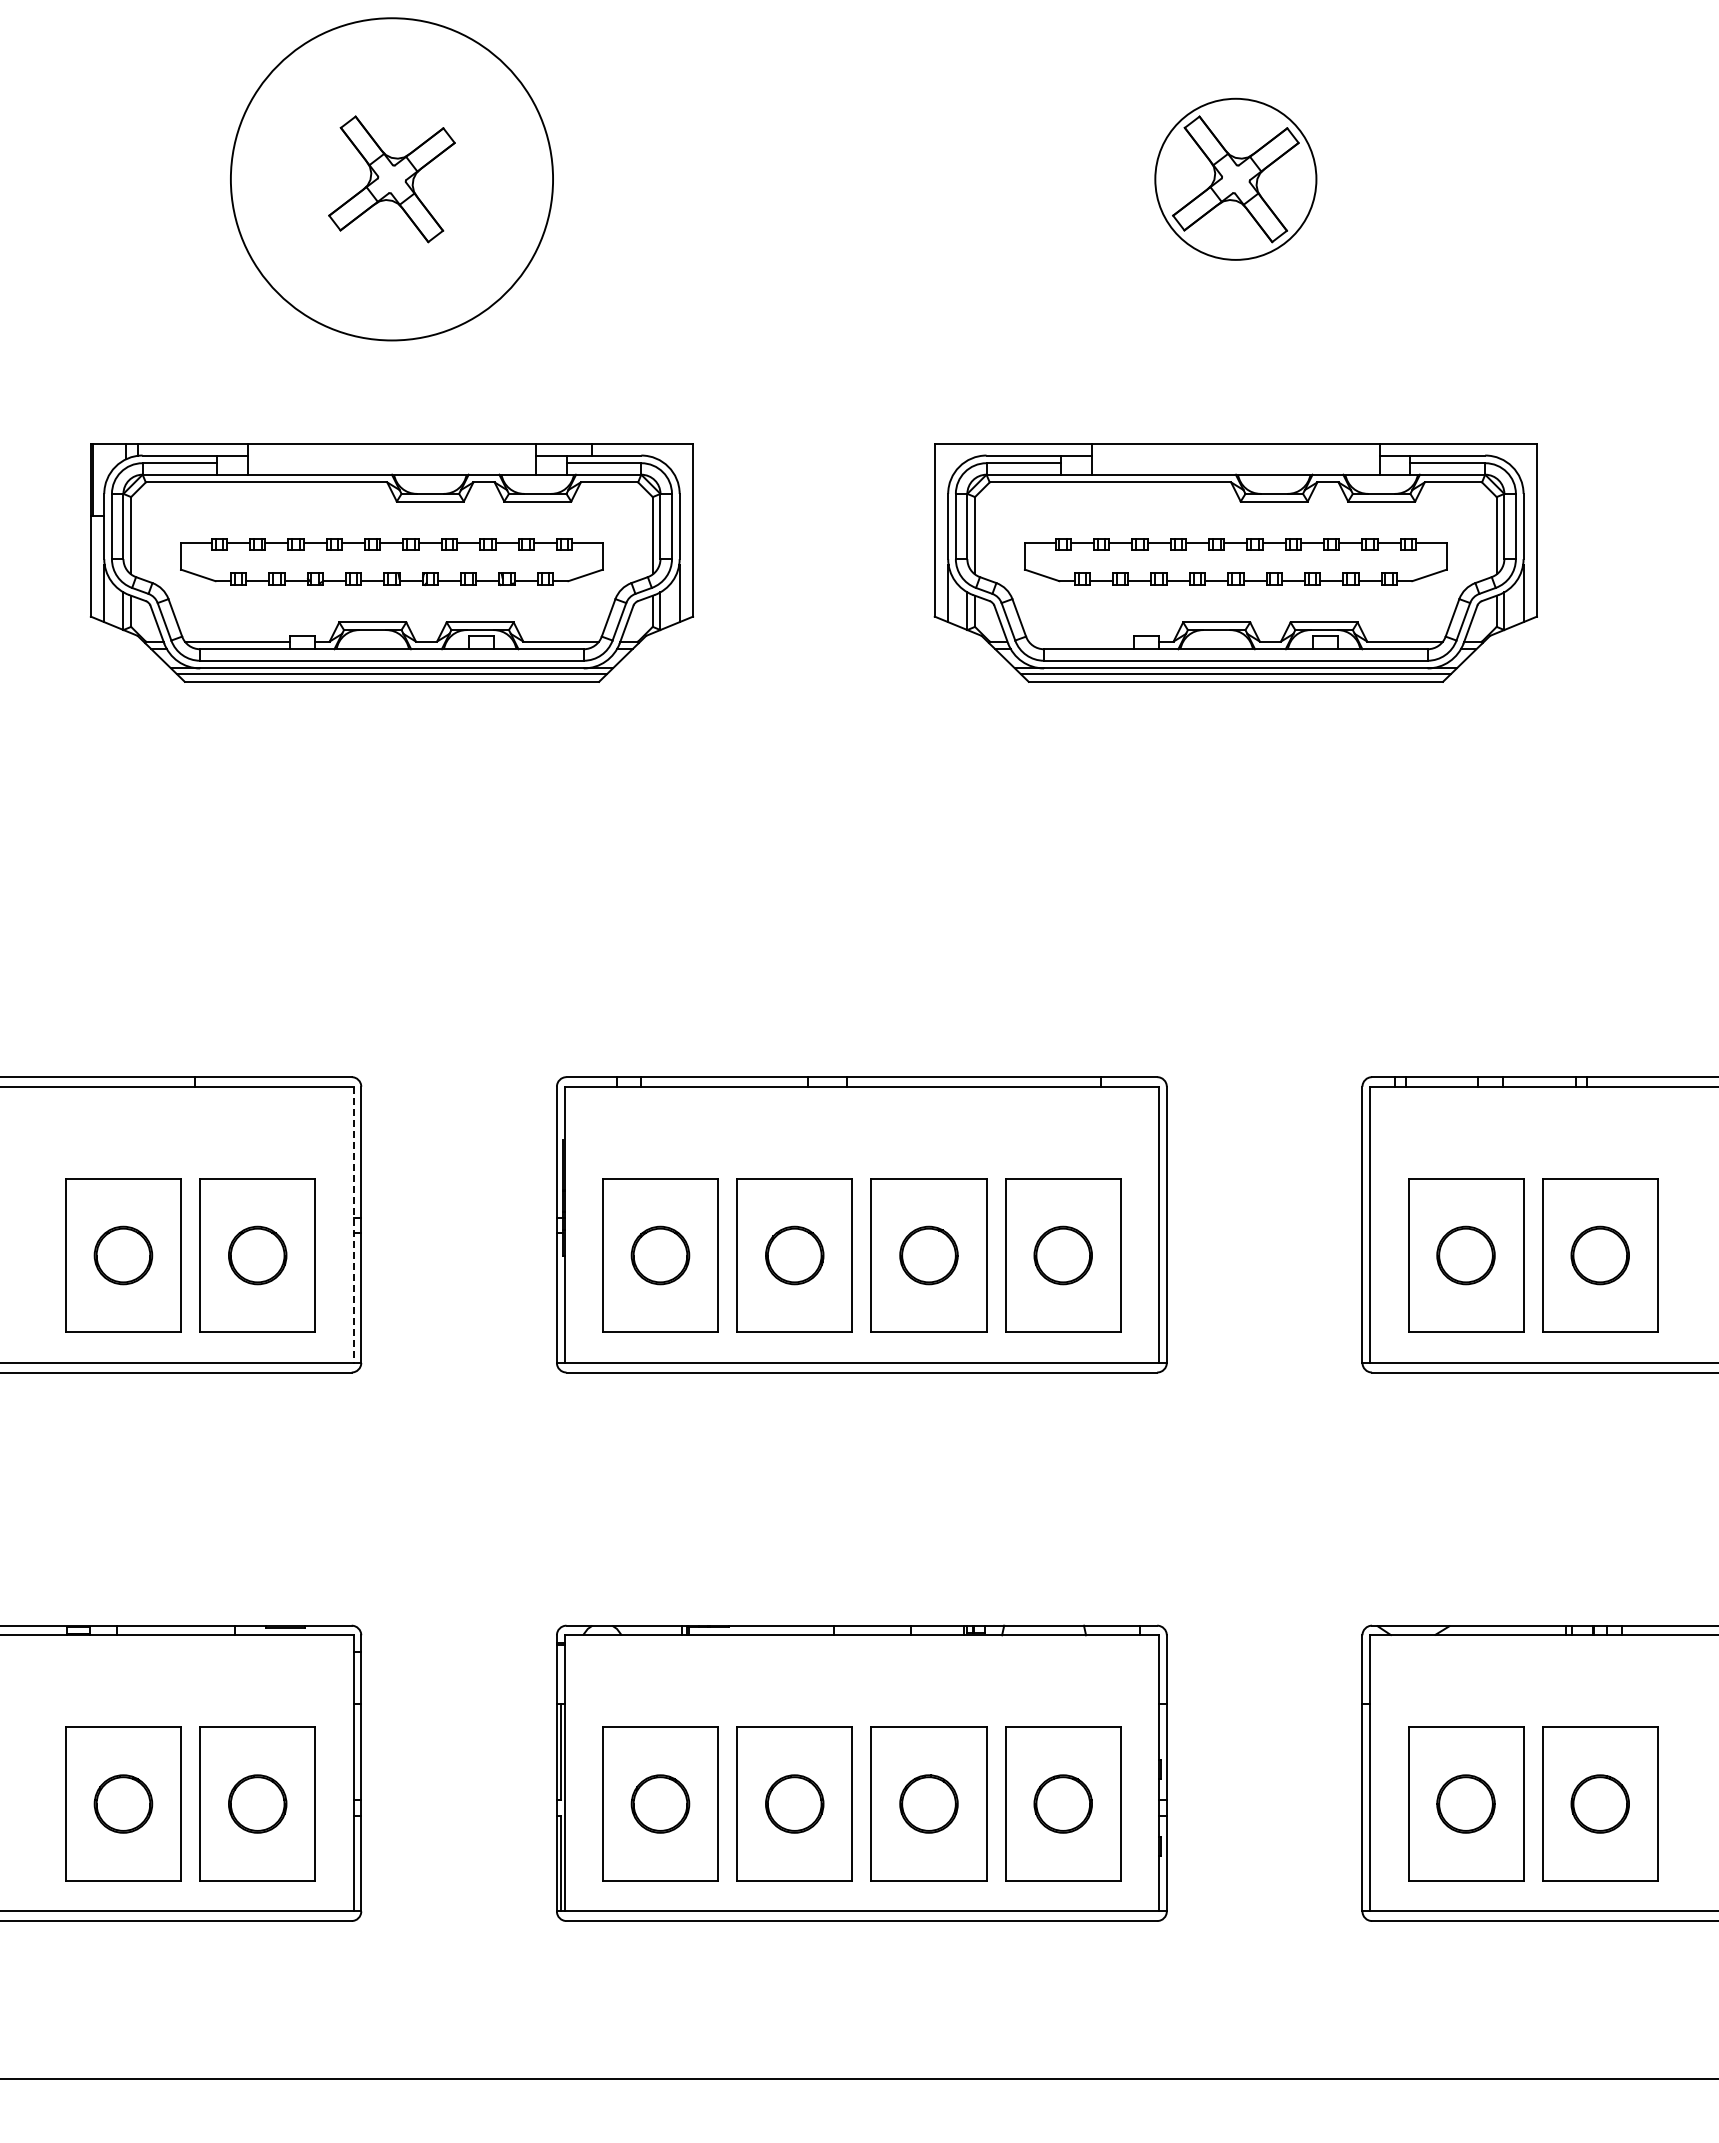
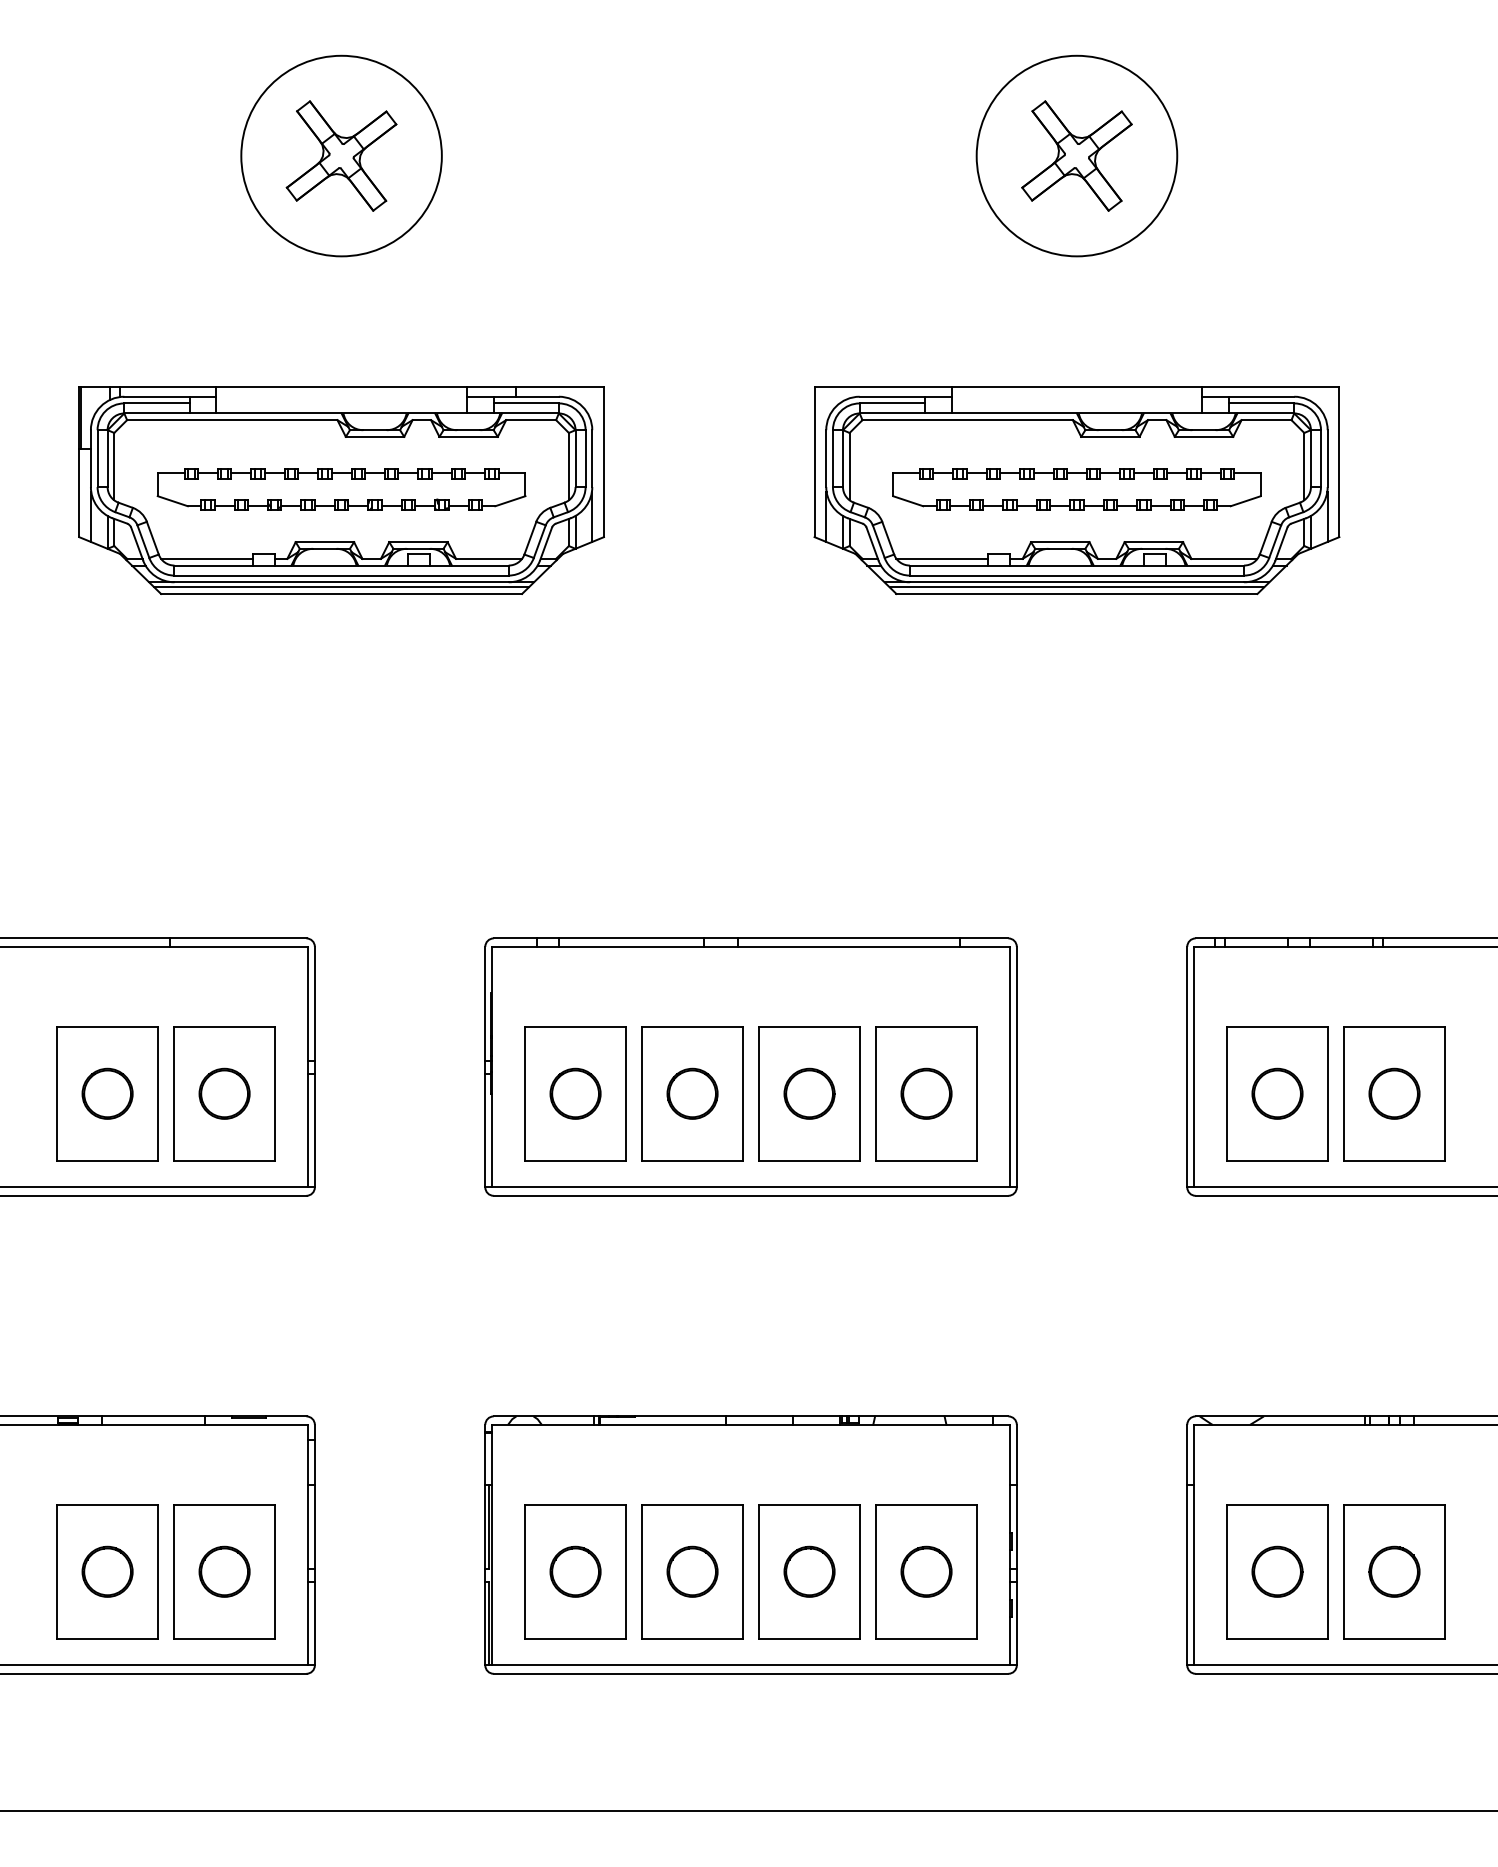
circle: (391, 179) -> (341, 156), size x0.71
circle: (1235, 179) -> (1076, 156), size x1.43
line: (1081, 641) -> (942, 558), added
line: (353, 1225) -> (308, 1067), dashed -> solid

